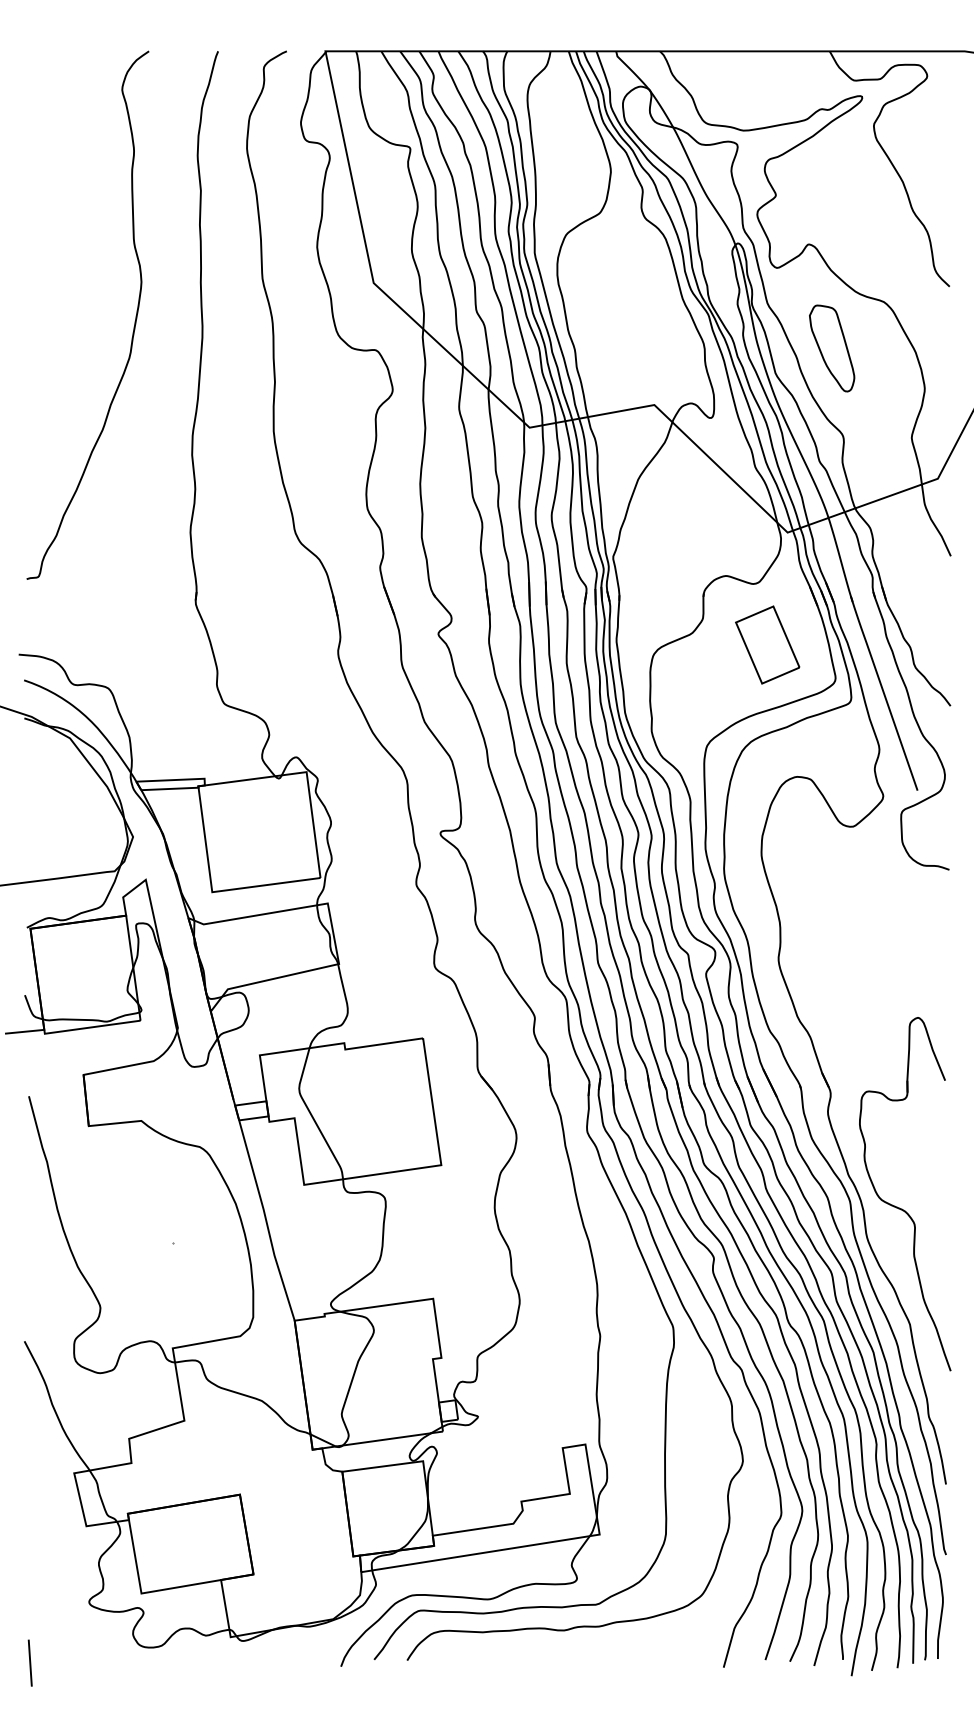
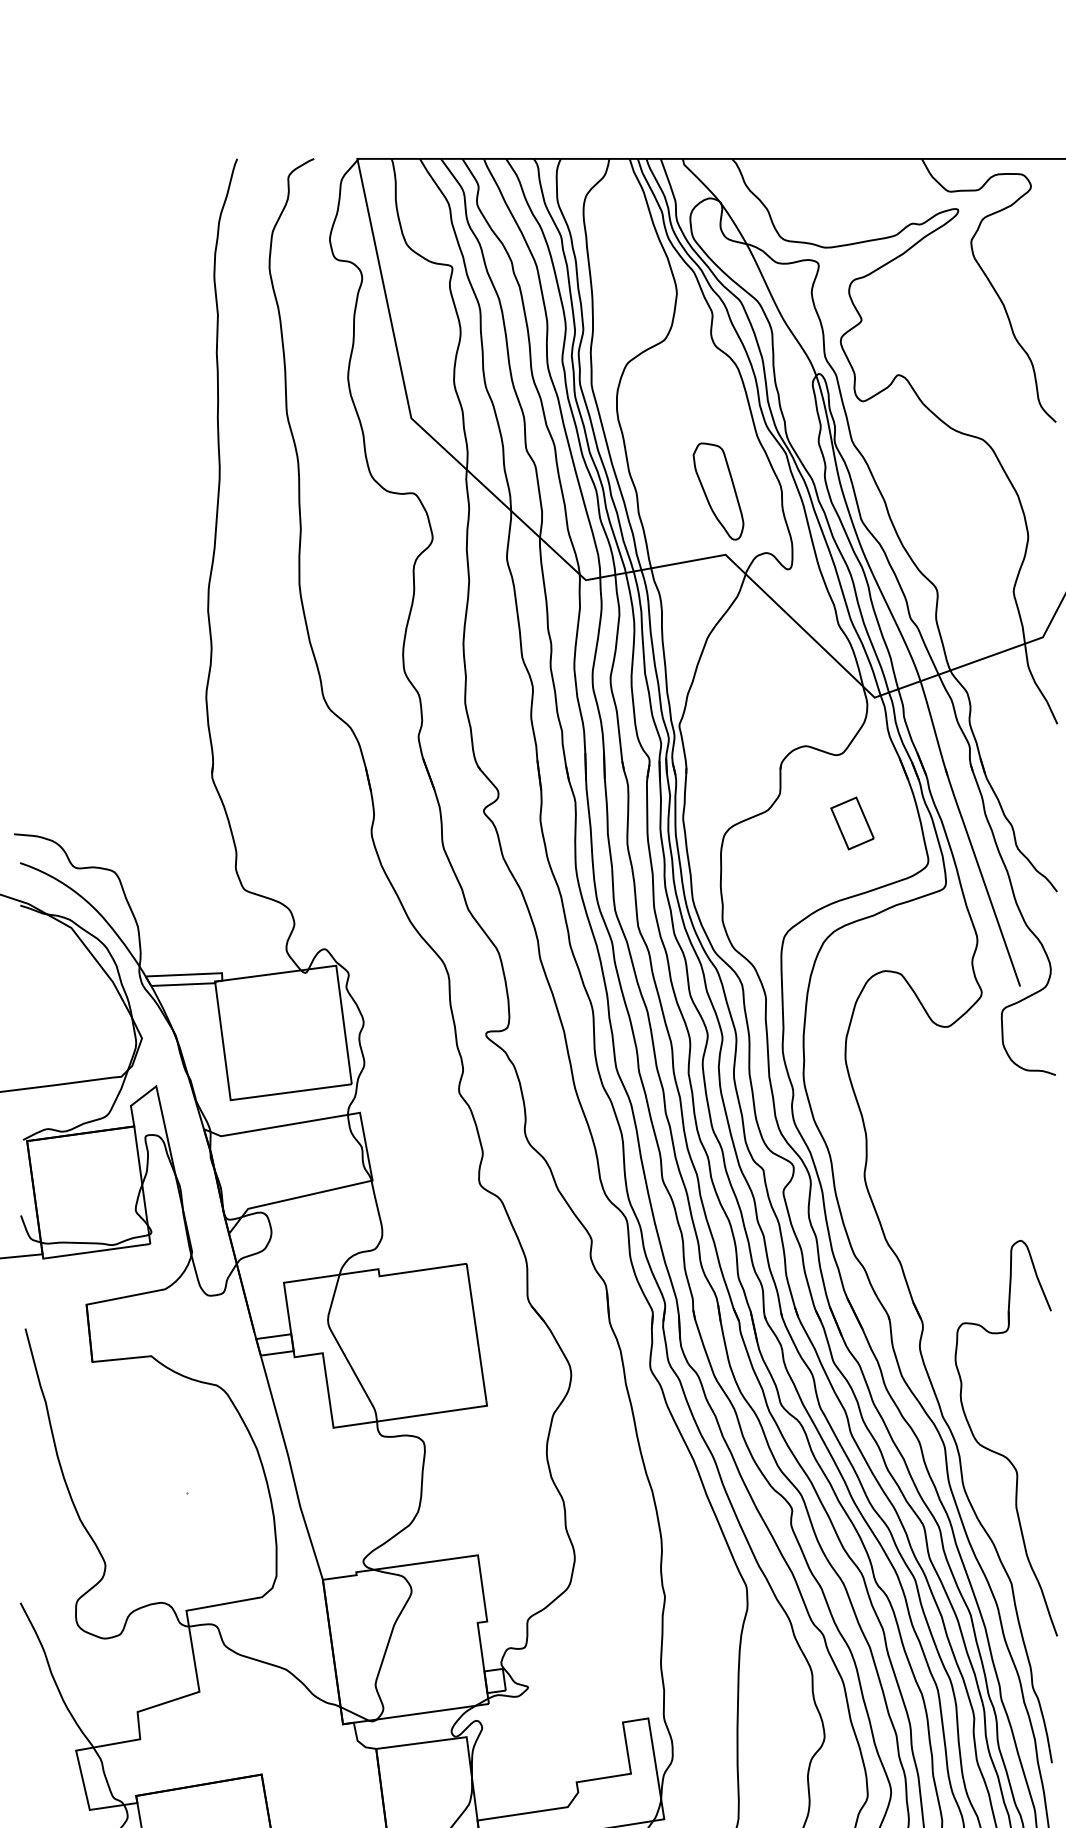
curve: (134, 321) -> (143, 461), removed
part: (832, 348) -> (718, 491), moved
part: (767, 644) -> (852, 822), size x0.6

